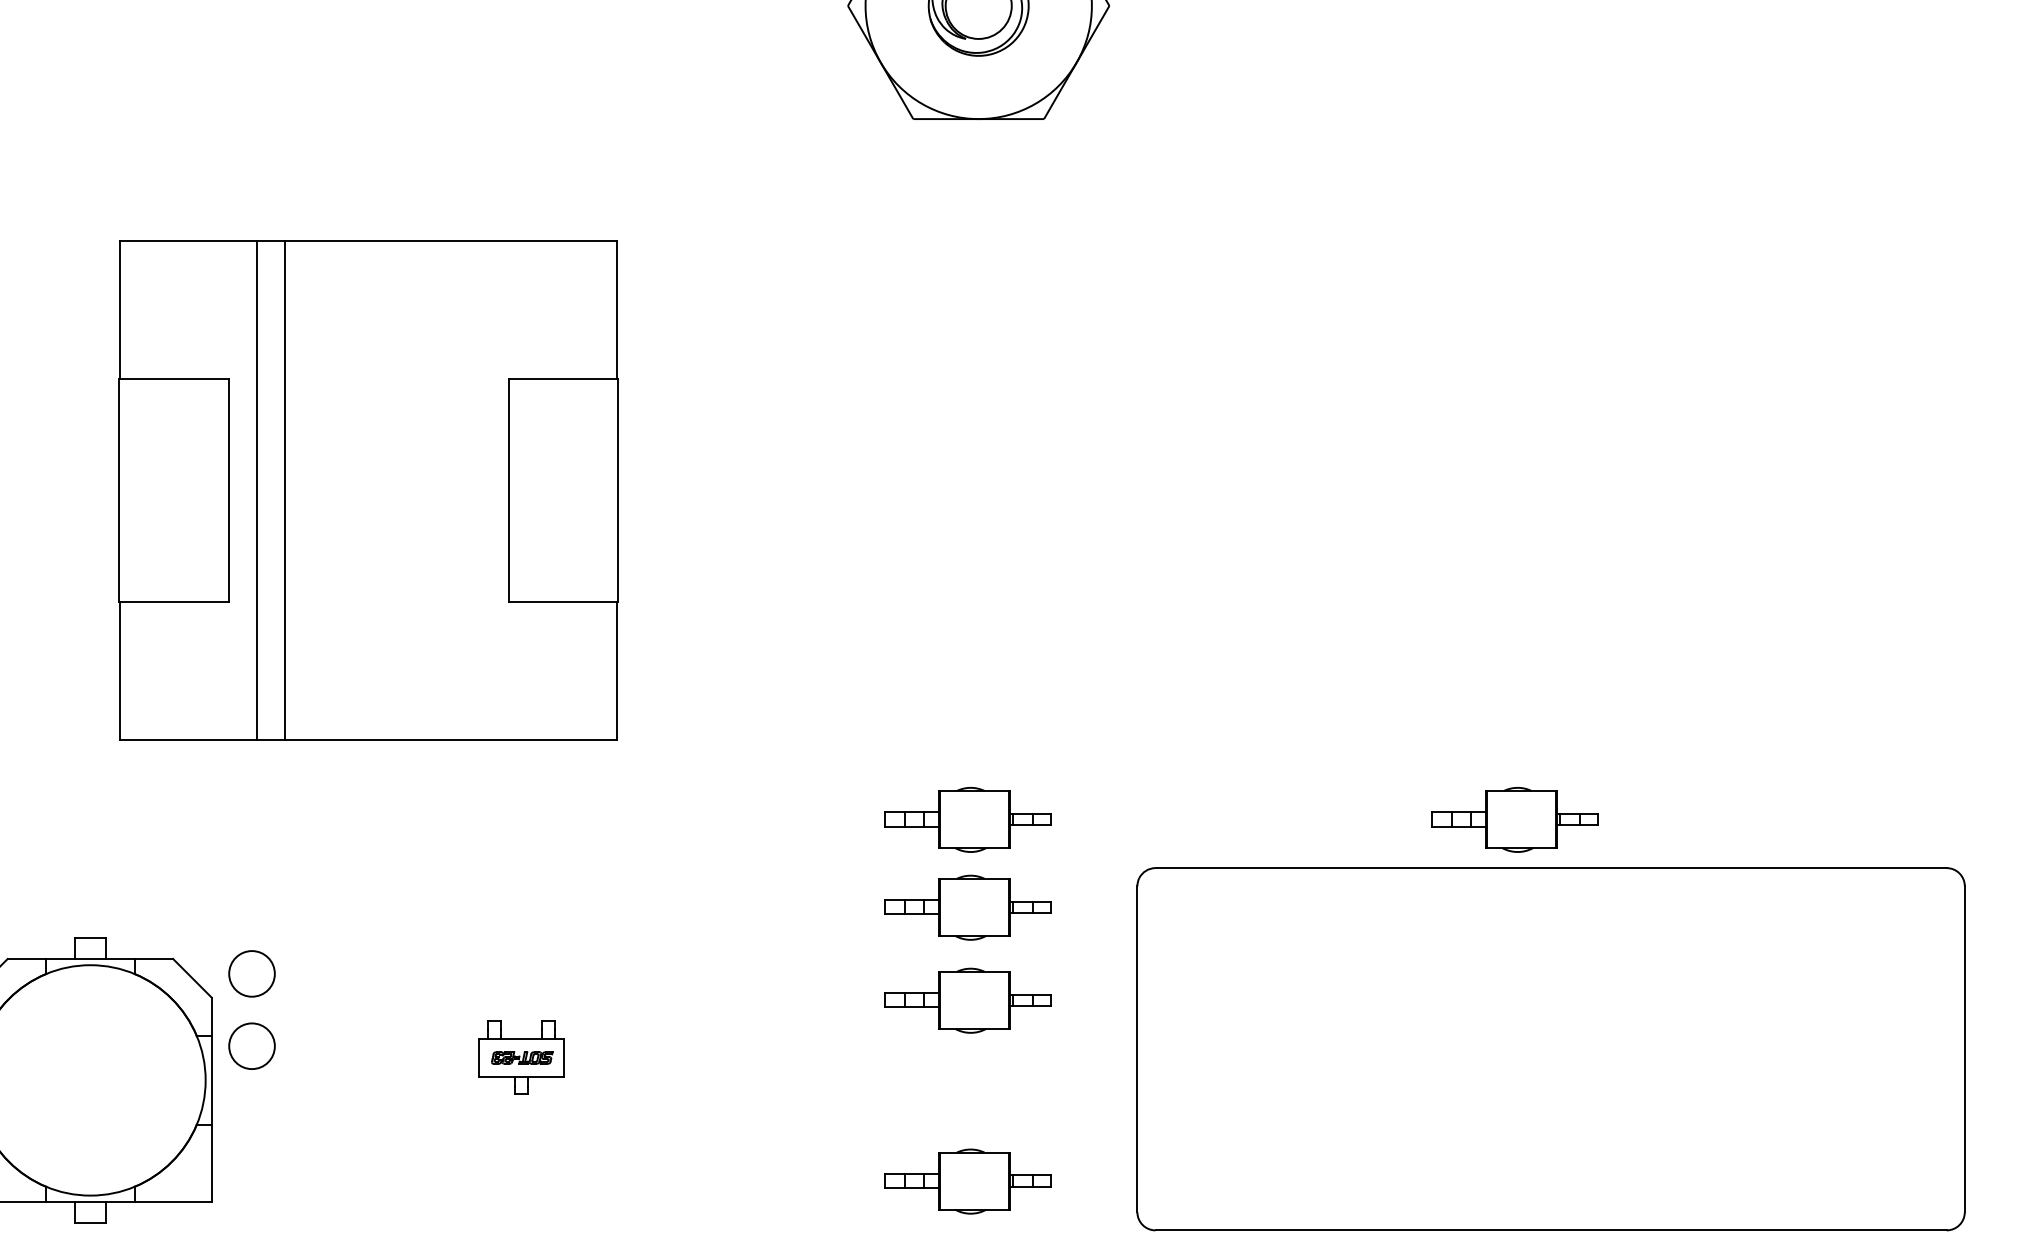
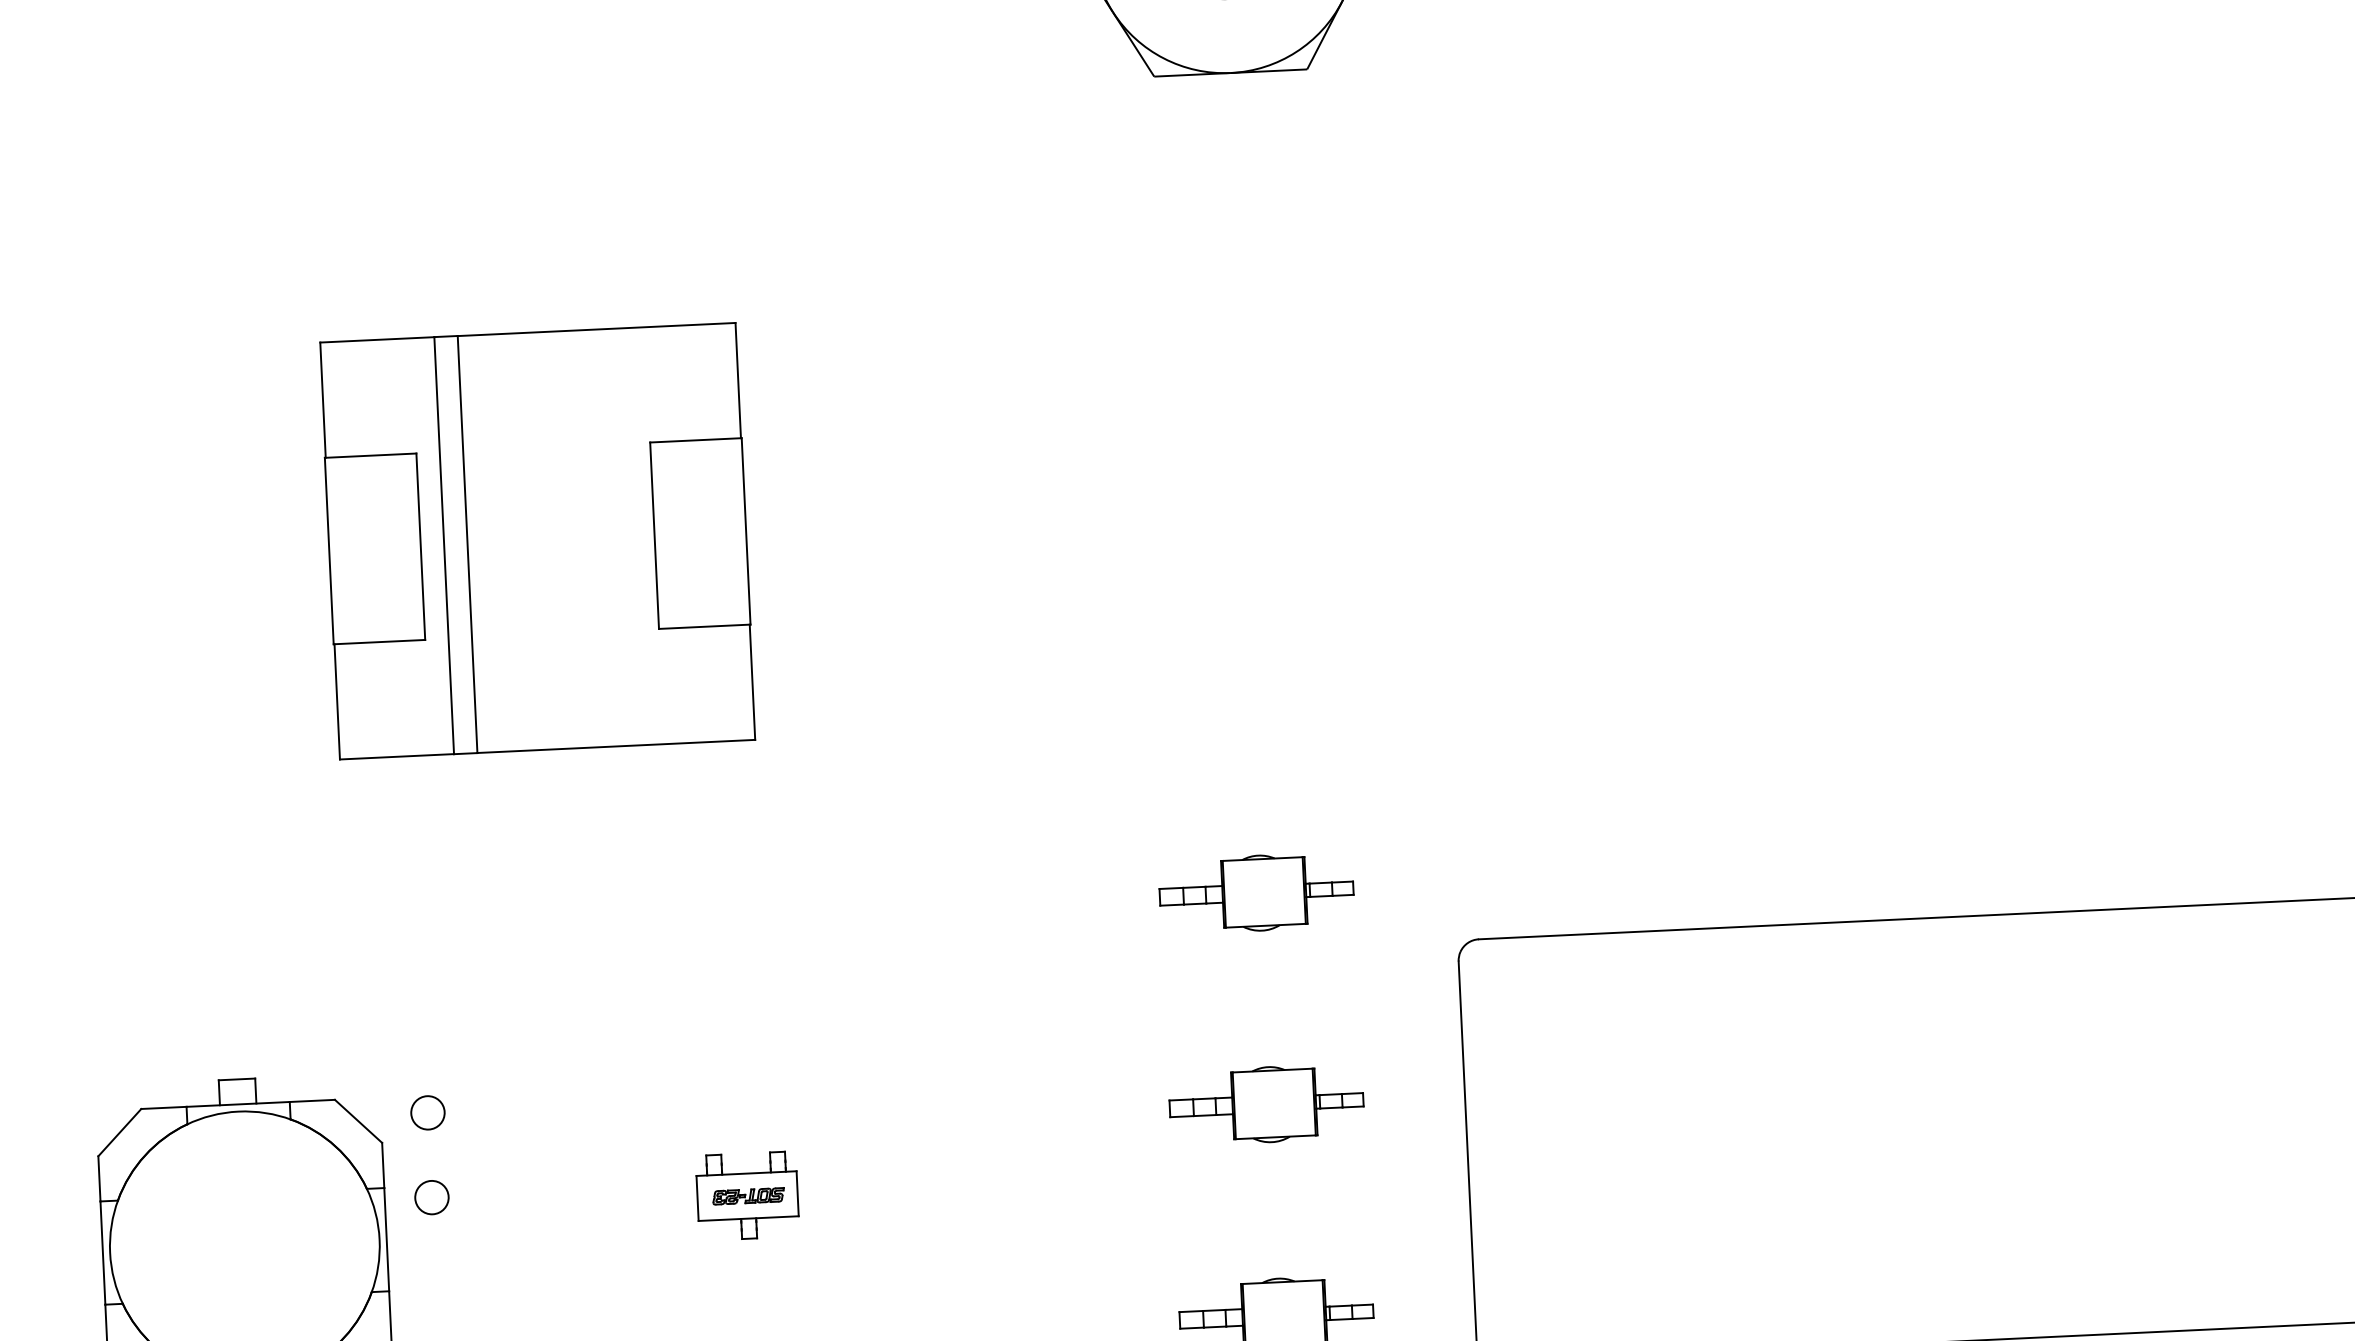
part: (368, 490) -> (537, 541), size x0.71
part: (1514, 819) -> (1896, 862), removed
part: (967, 907) -> (1261, 995), removed
circle: (251, 973) -> (427, 1112), size x0.62
circle: (251, 1046) -> (431, 1197), size x0.62

